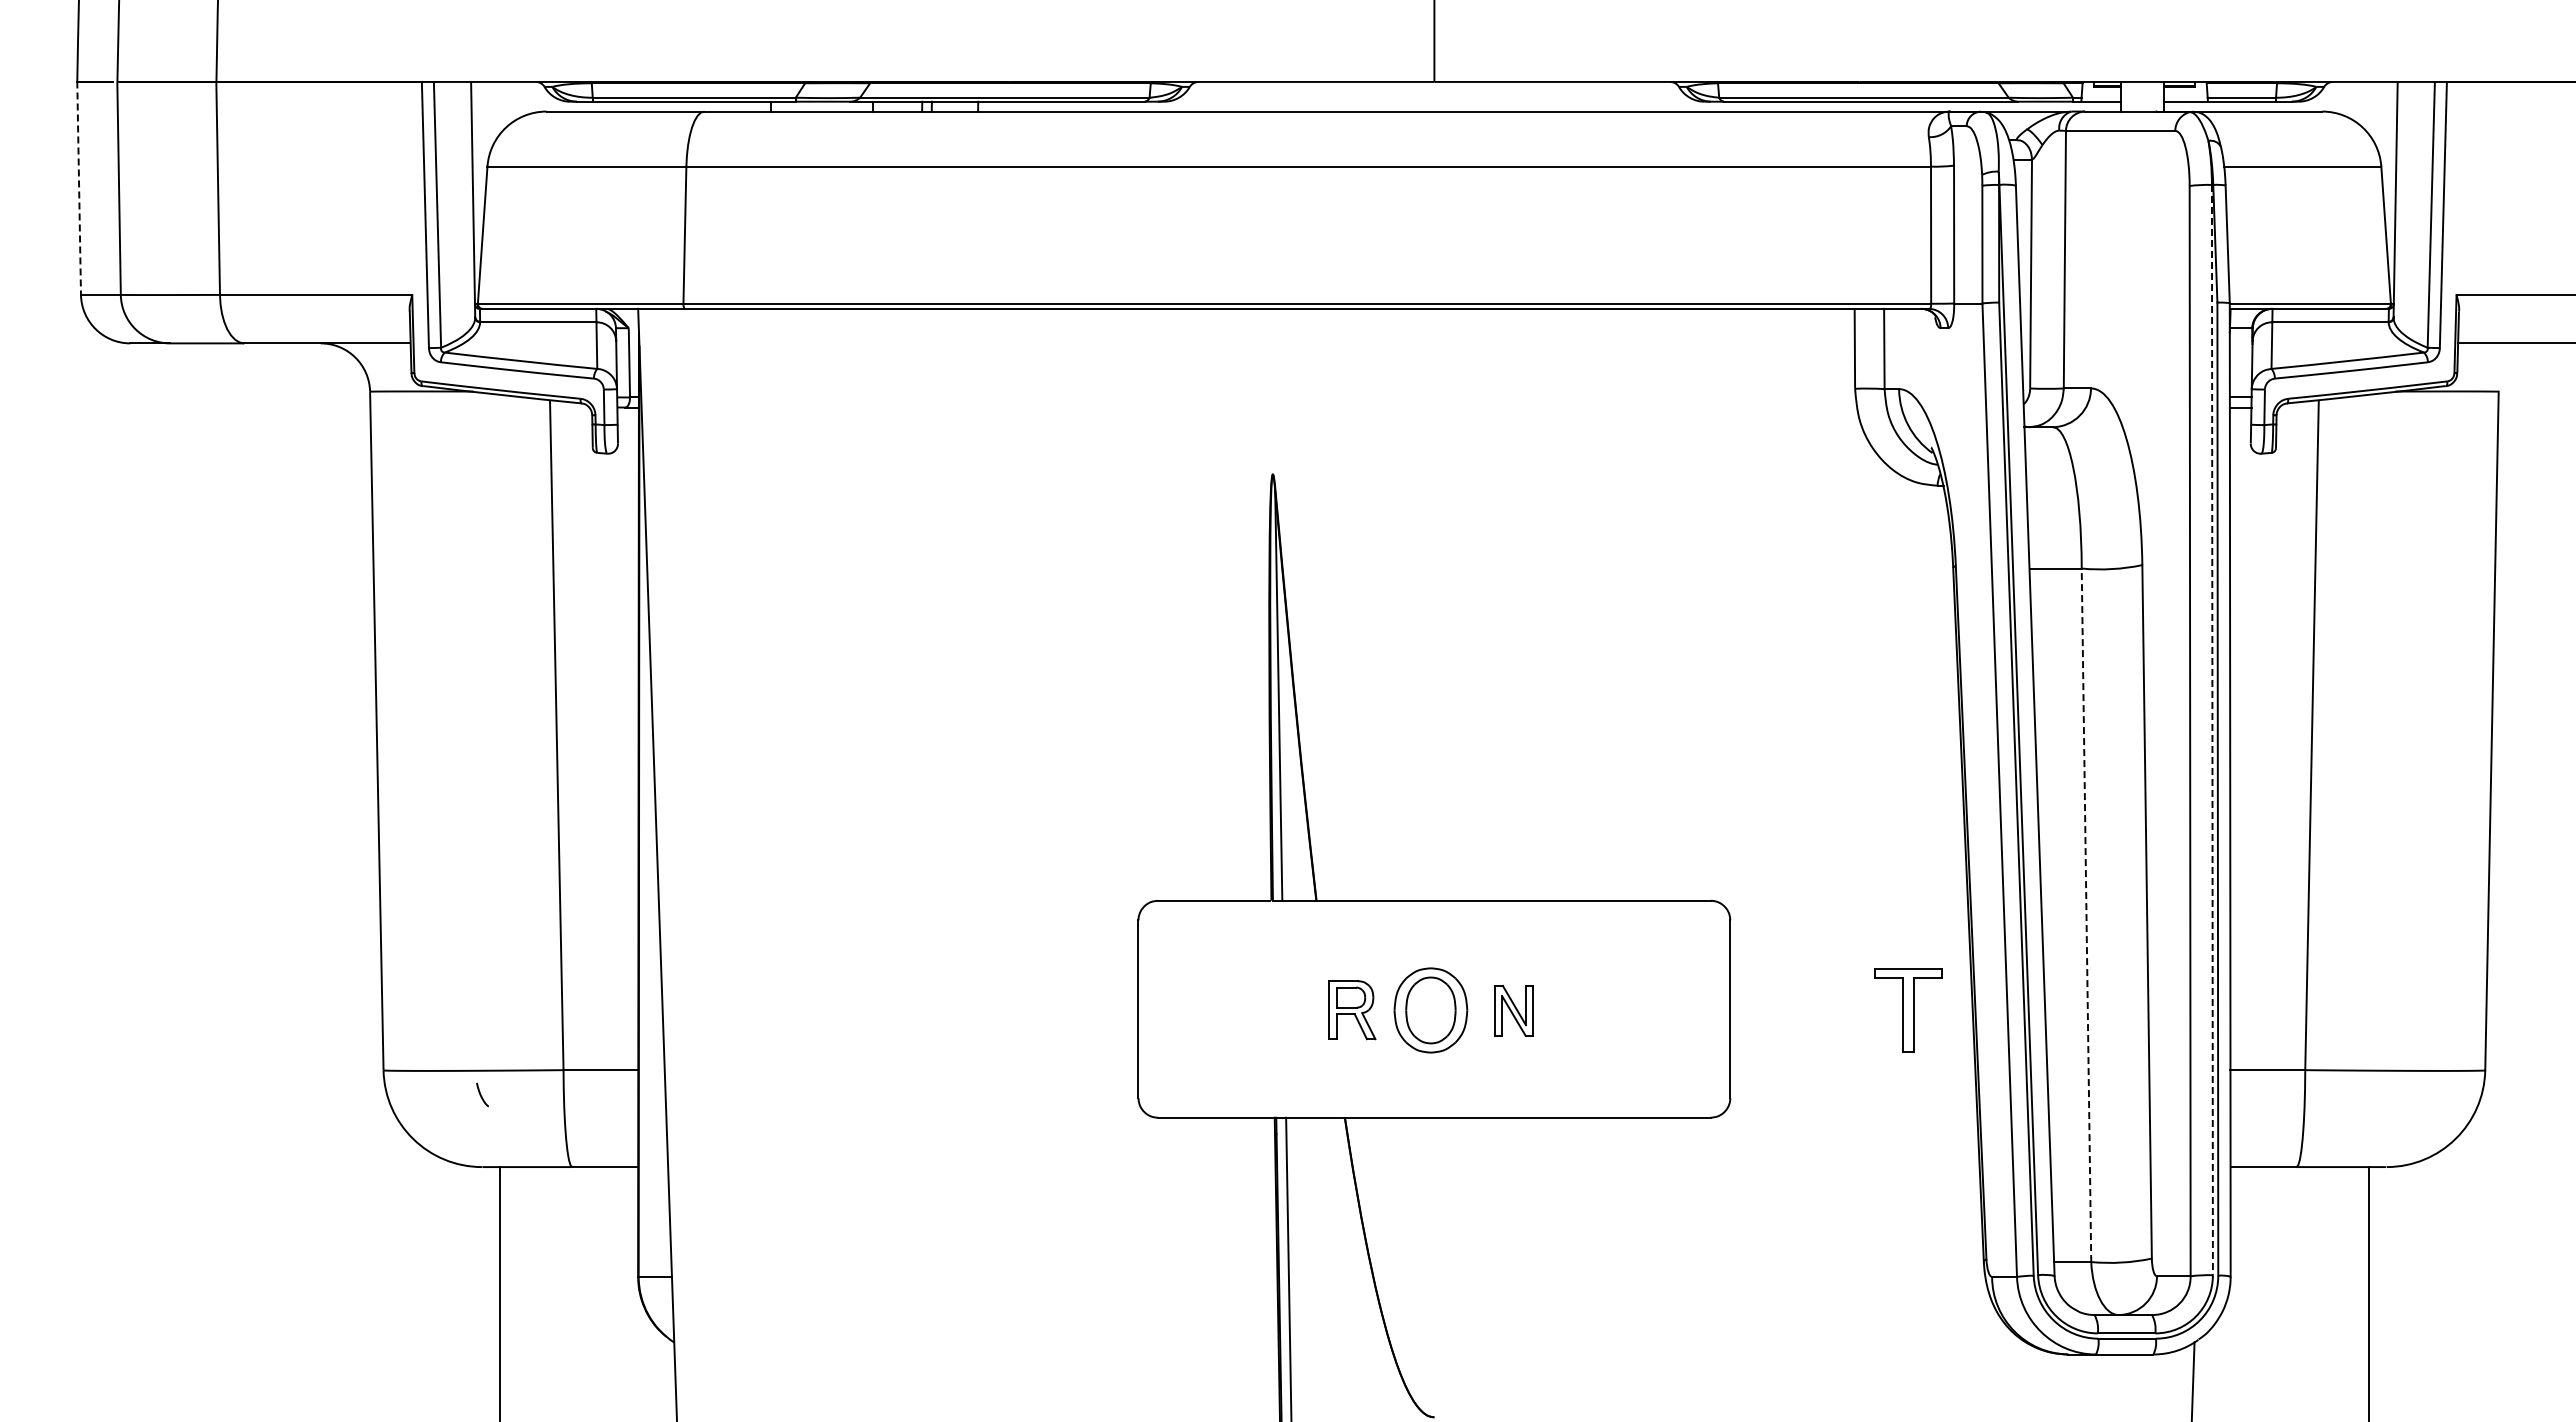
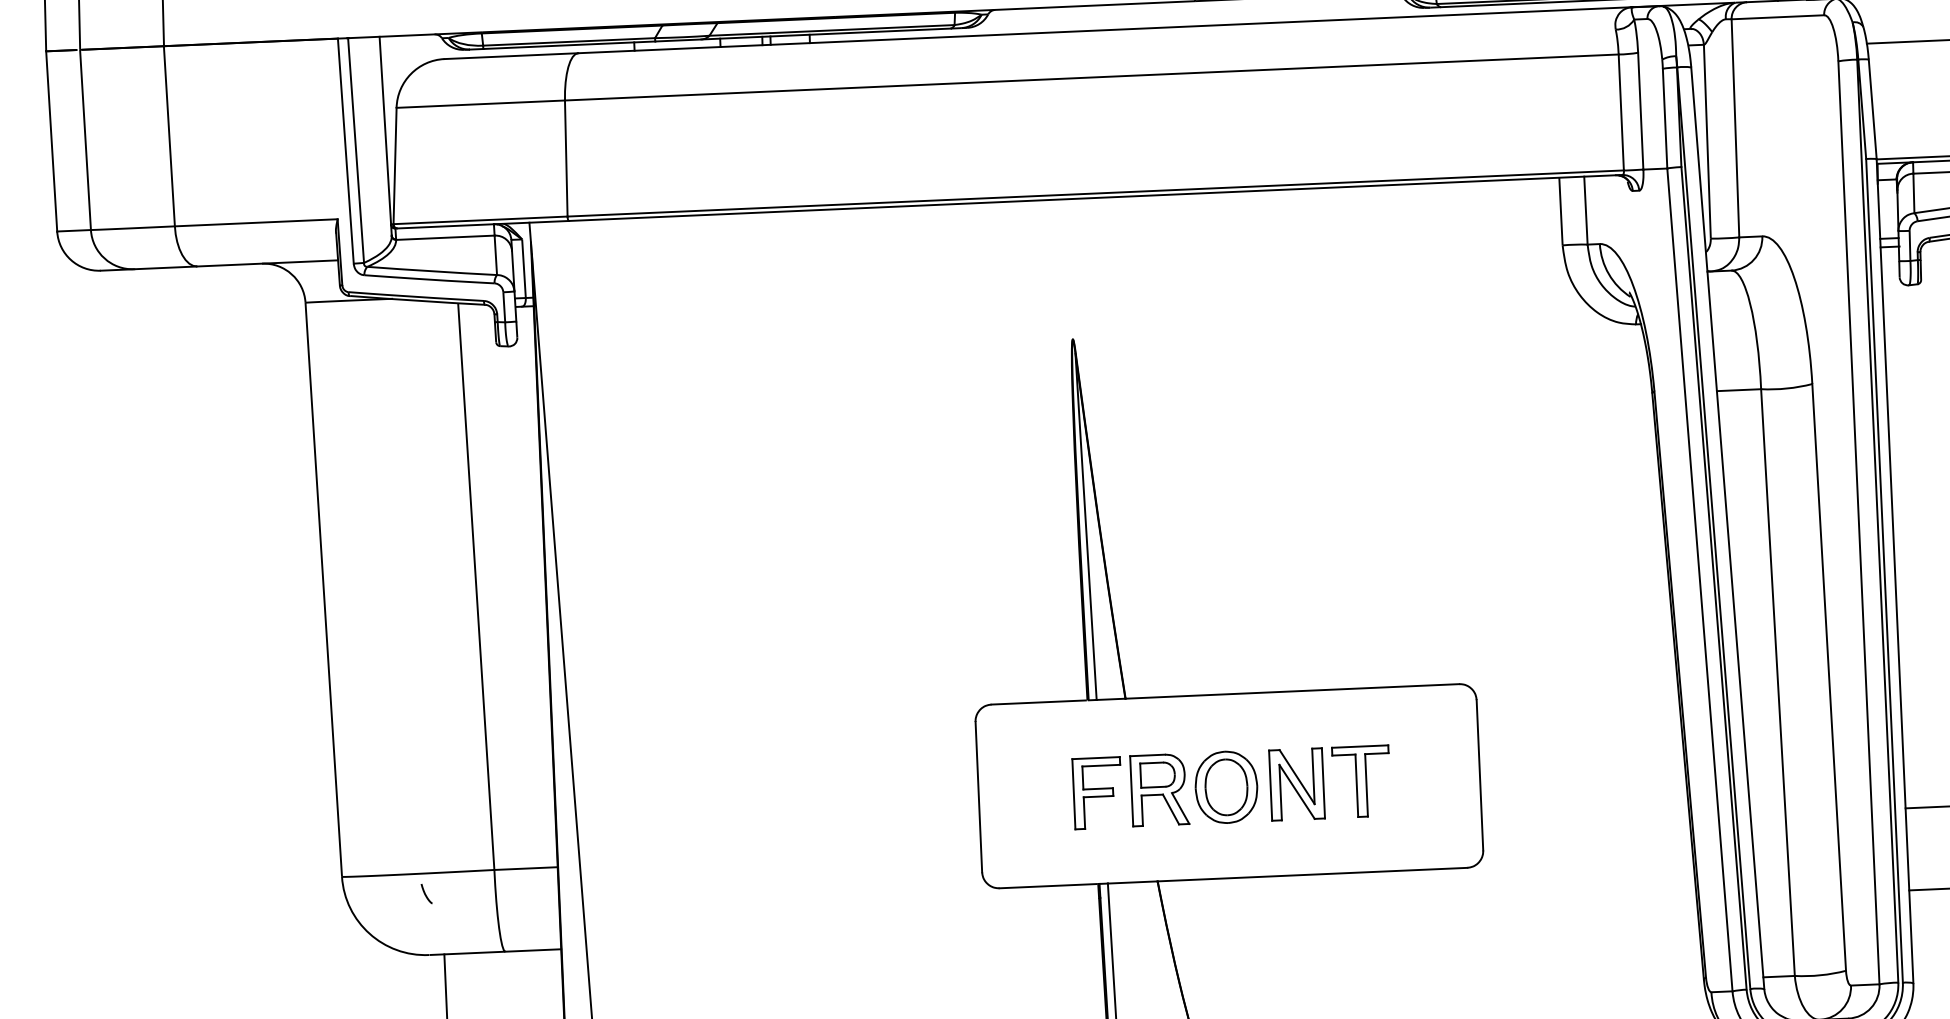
line: (79, 188) -> (52, 141), dashed -> solid
line: (2212, 730) -> (1877, 521), dashed -> solid
line: (2086, 915) -> (1777, 682), dashed -> solid
part: (1352, 1009) -> (1160, 789), size x1.43
part: (1278, 1010) -> (1097, 793), added
part: (1513, 1010) -> (1296, 784), size x1.67
part: (1908, 1010) -> (1361, 781), moved

